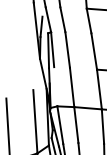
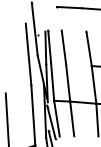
line: (73, 7) -> (69, 7), added
line: (30, 57) -> (28, 54), added
line: (55, 85) -> (52, 81), added

